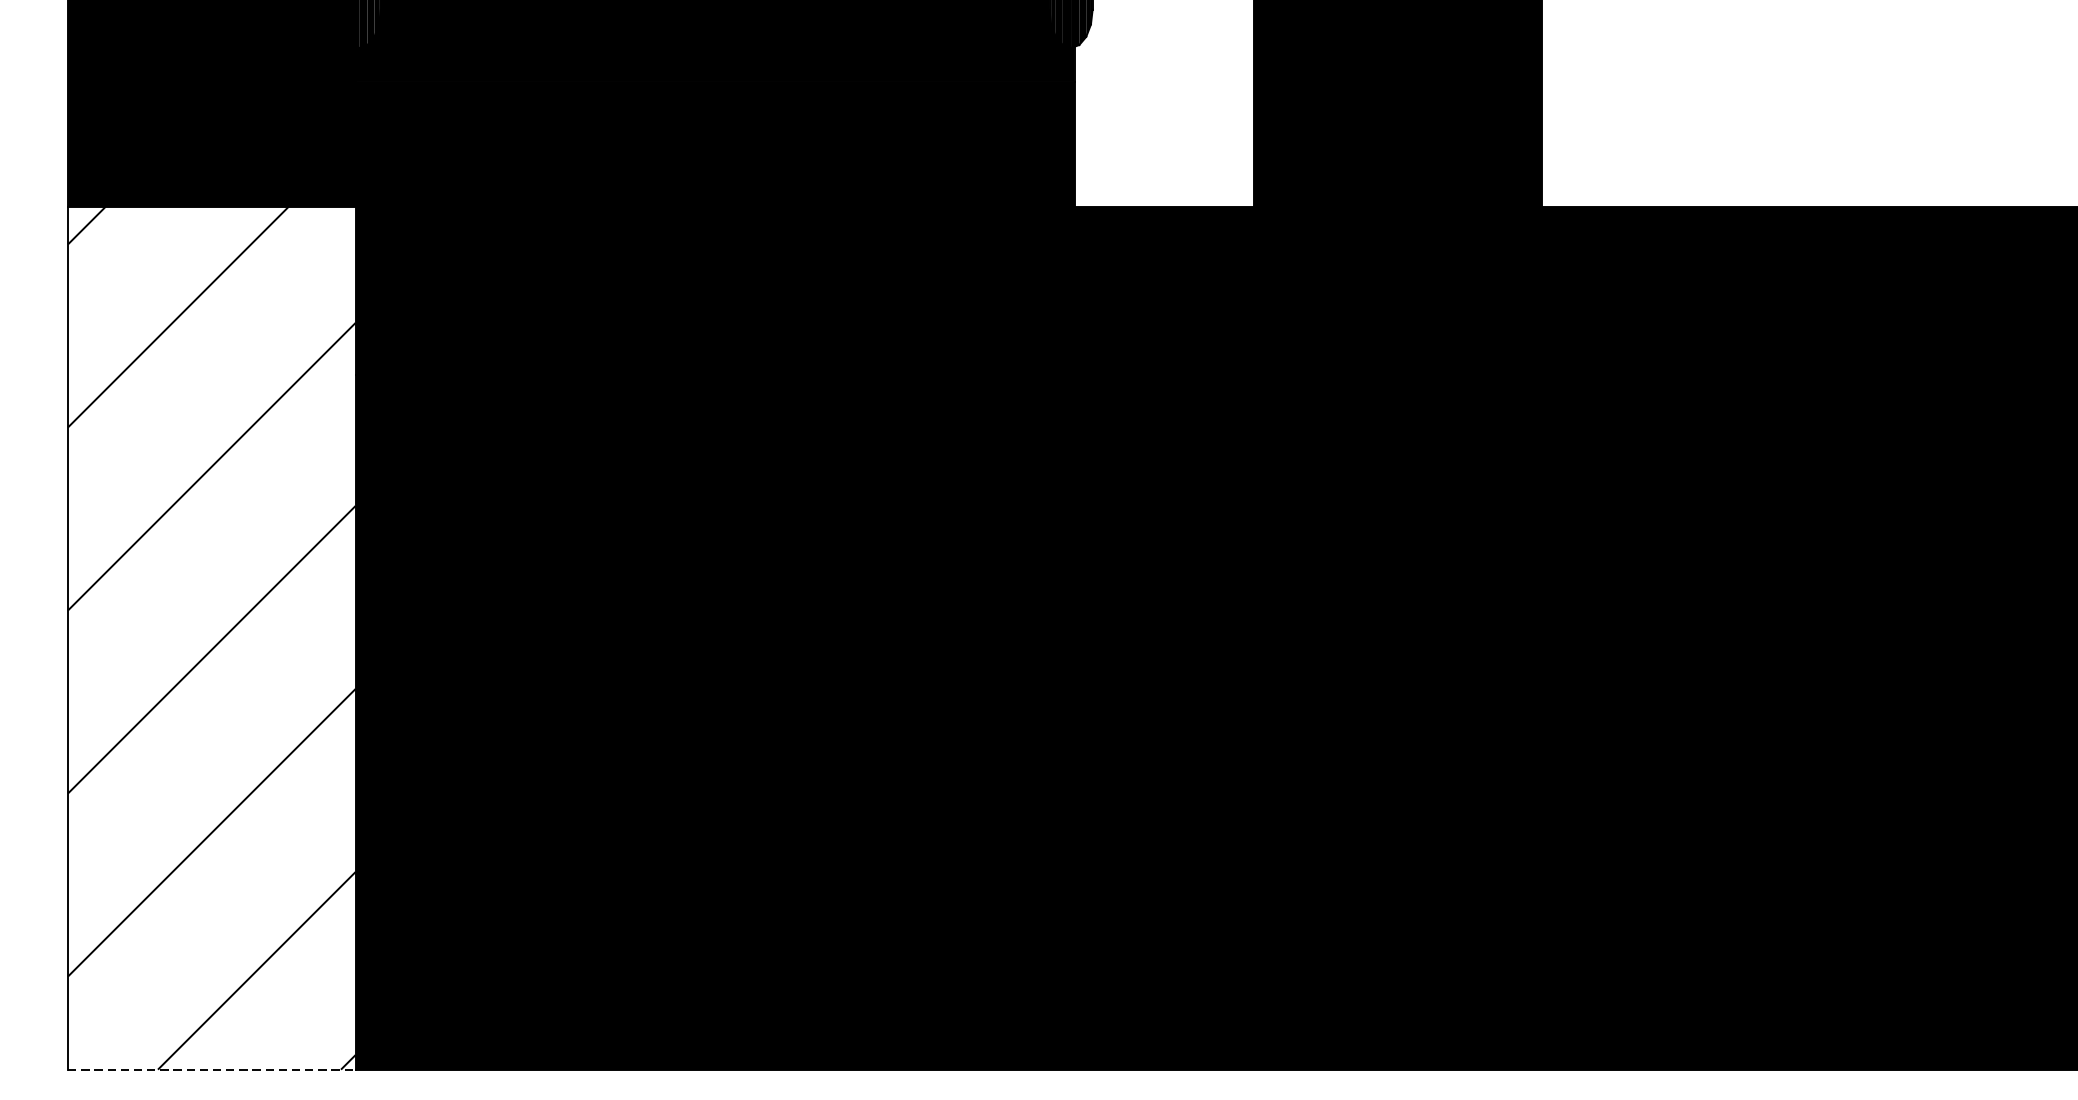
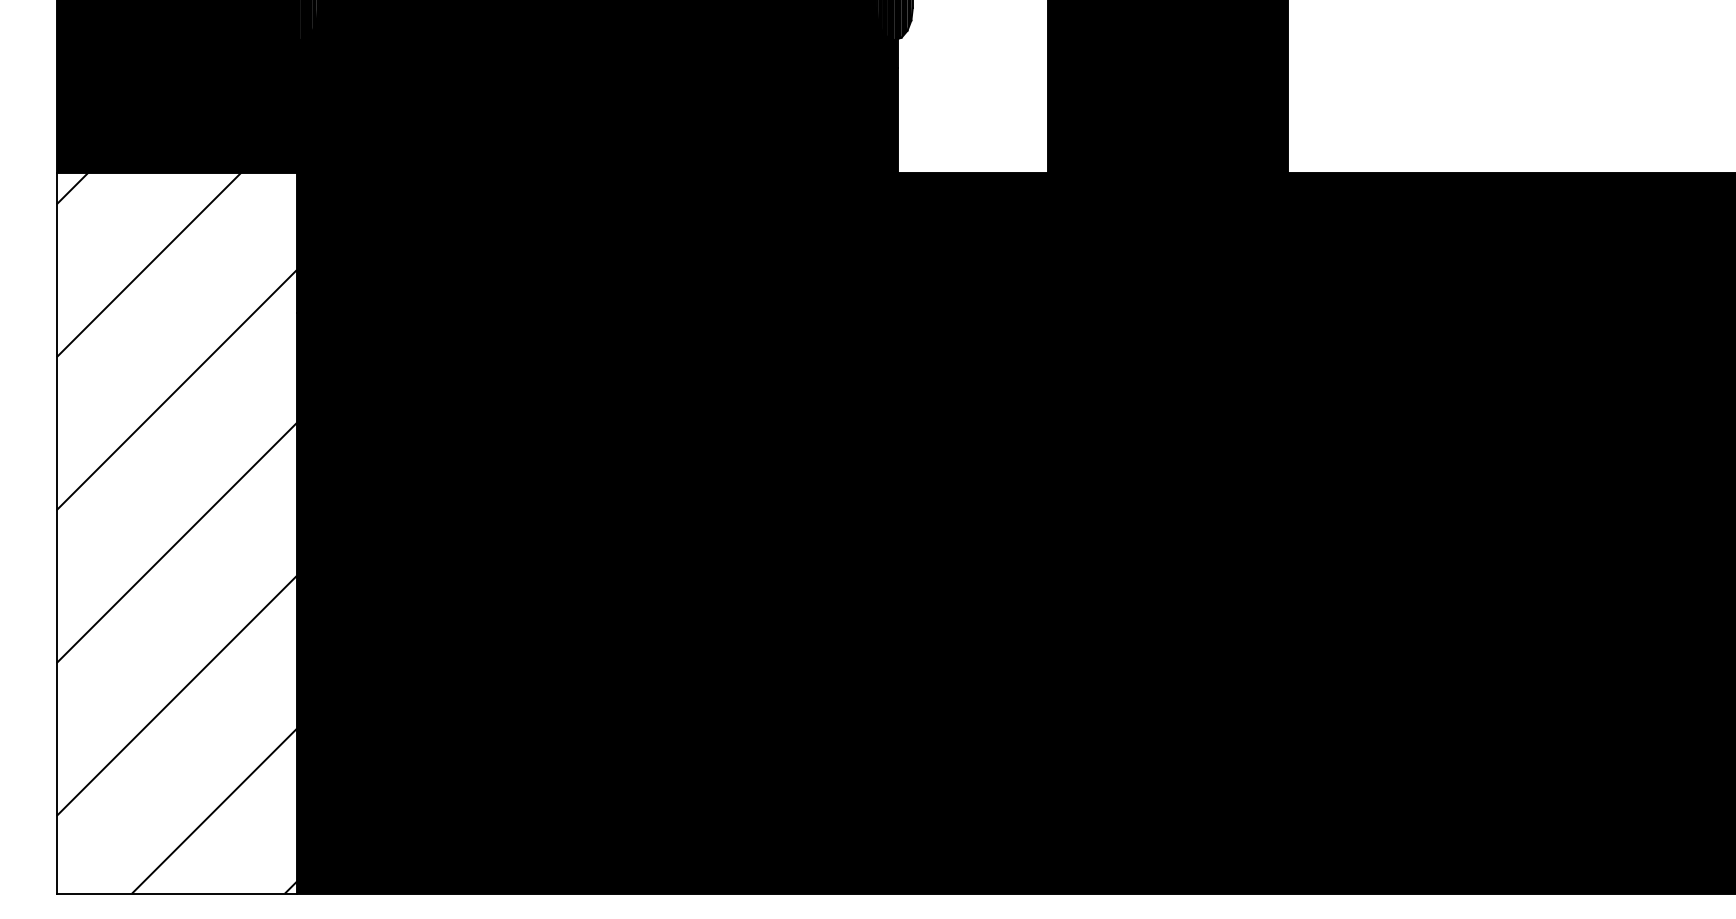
line: (212, 1069) -> (177, 893), dashed -> solid

